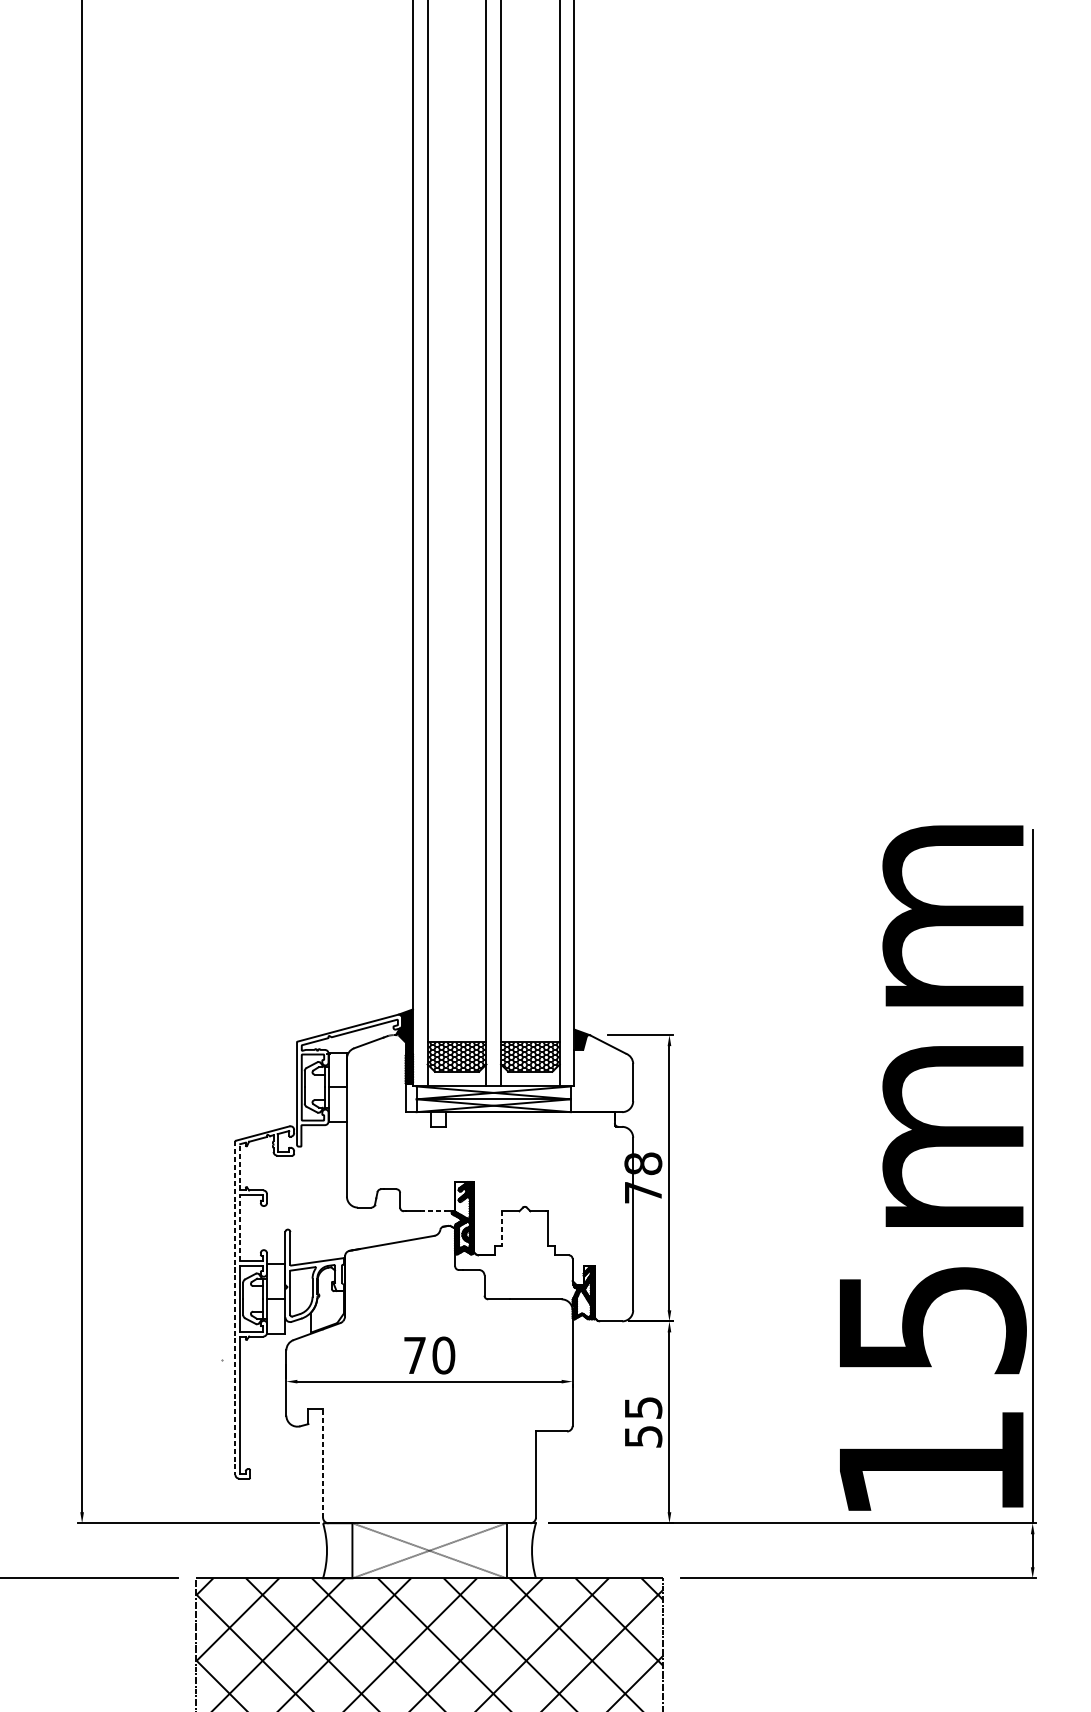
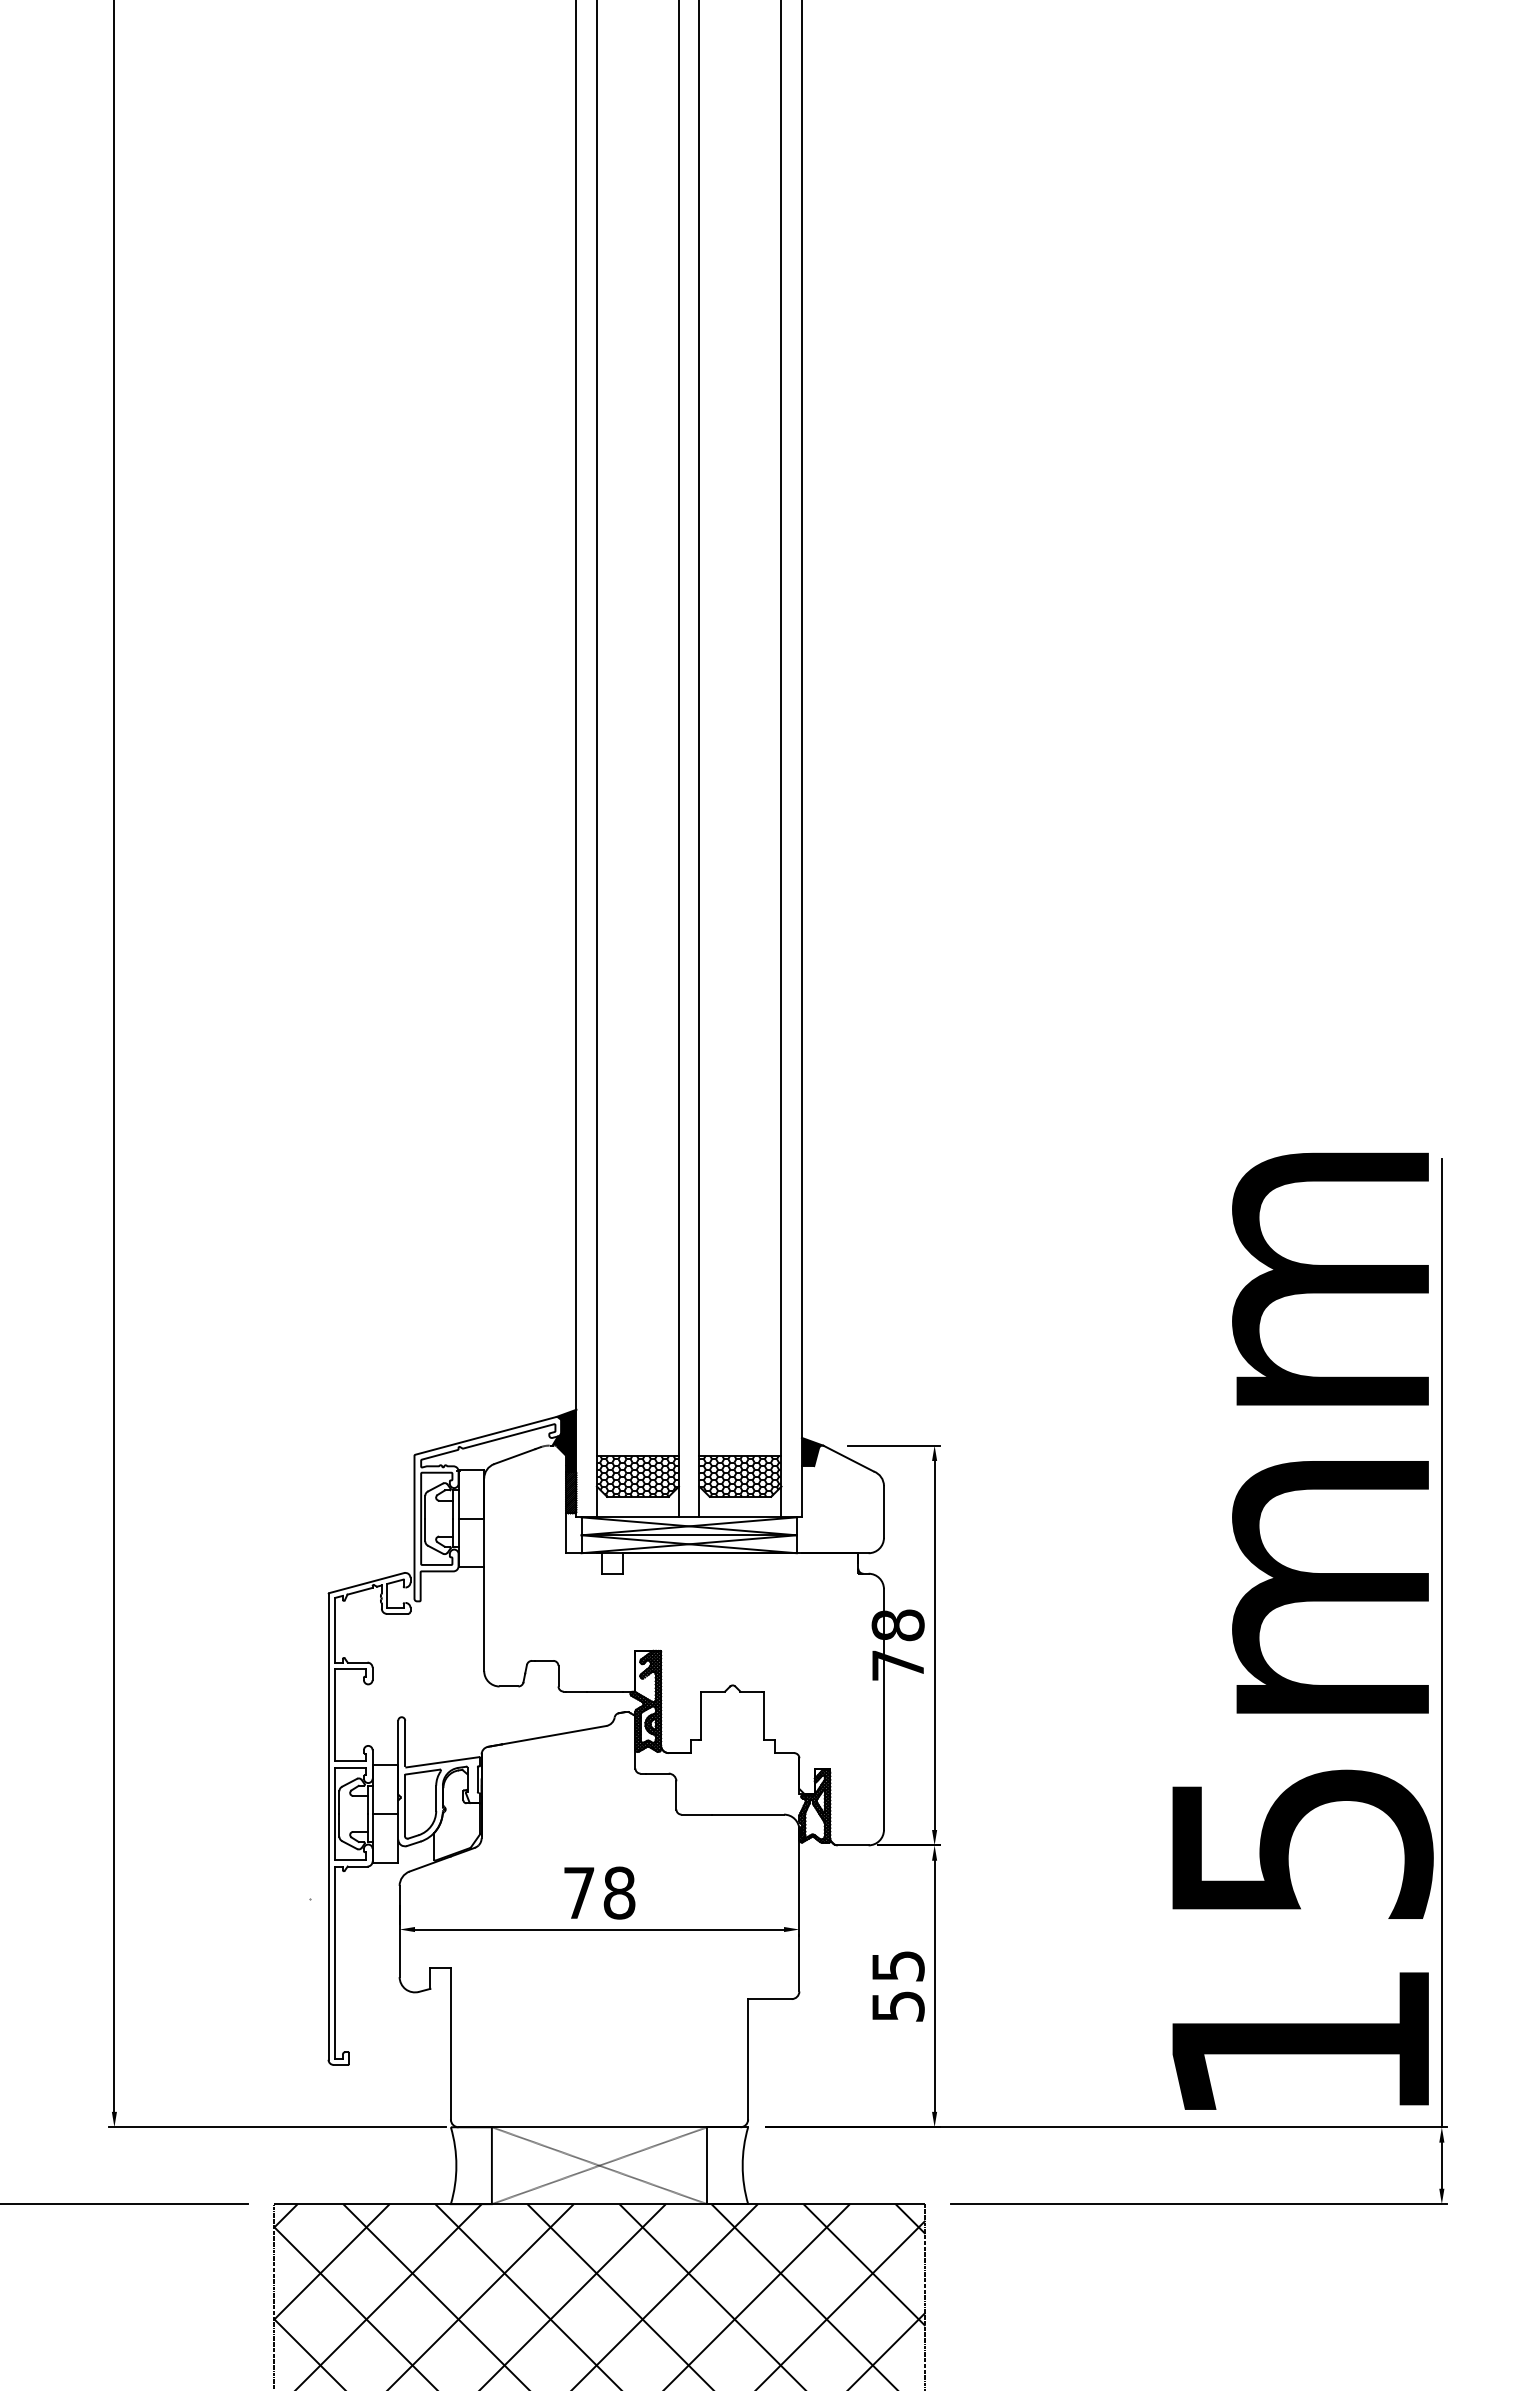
line: (240, 1166) -> (335, 1629), dashed -> solid
line: (433, 1211) -> (604, 1691), dashed -> solid
line: (240, 1227) -> (335, 1714), dashed -> solid
line: (502, 1229) -> (701, 1716), dashed -> solid
line: (235, 1307) -> (328, 1826), dashed -> solid
text: (443, 1355) -> (619, 1892), 70 -> 78
line: (322, 1463) -> (450, 2043), dashed -> solid

